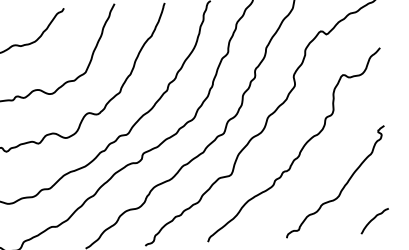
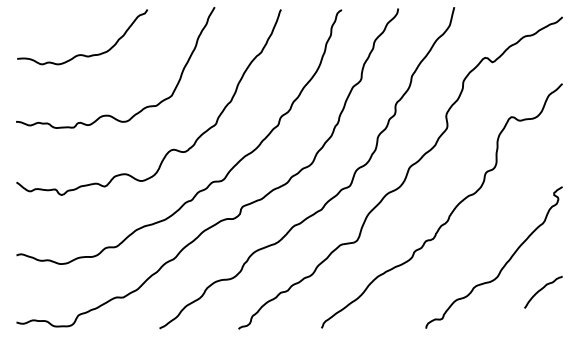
curve: (373, 219) -> (541, 290), moved

